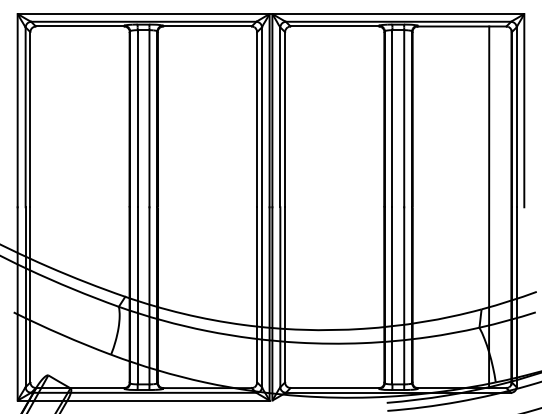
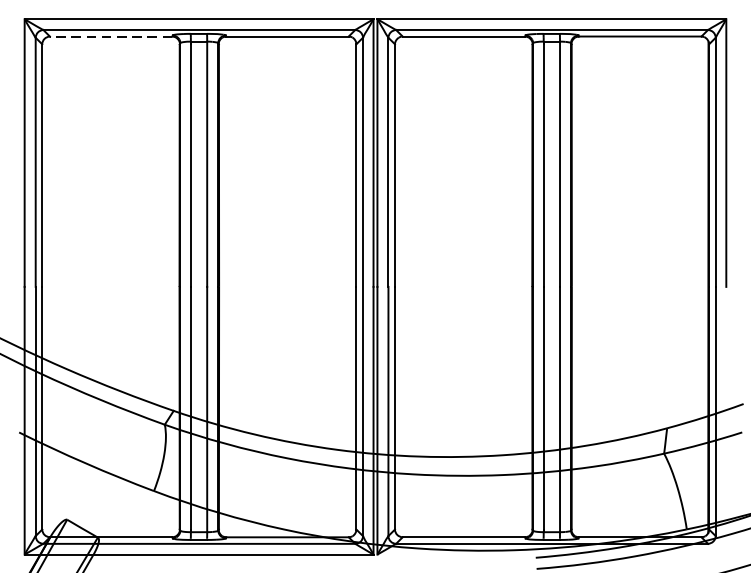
line: (79, 26) -> (110, 36), solid -> dashed
line: (489, 207) -> (678, 287), removed

